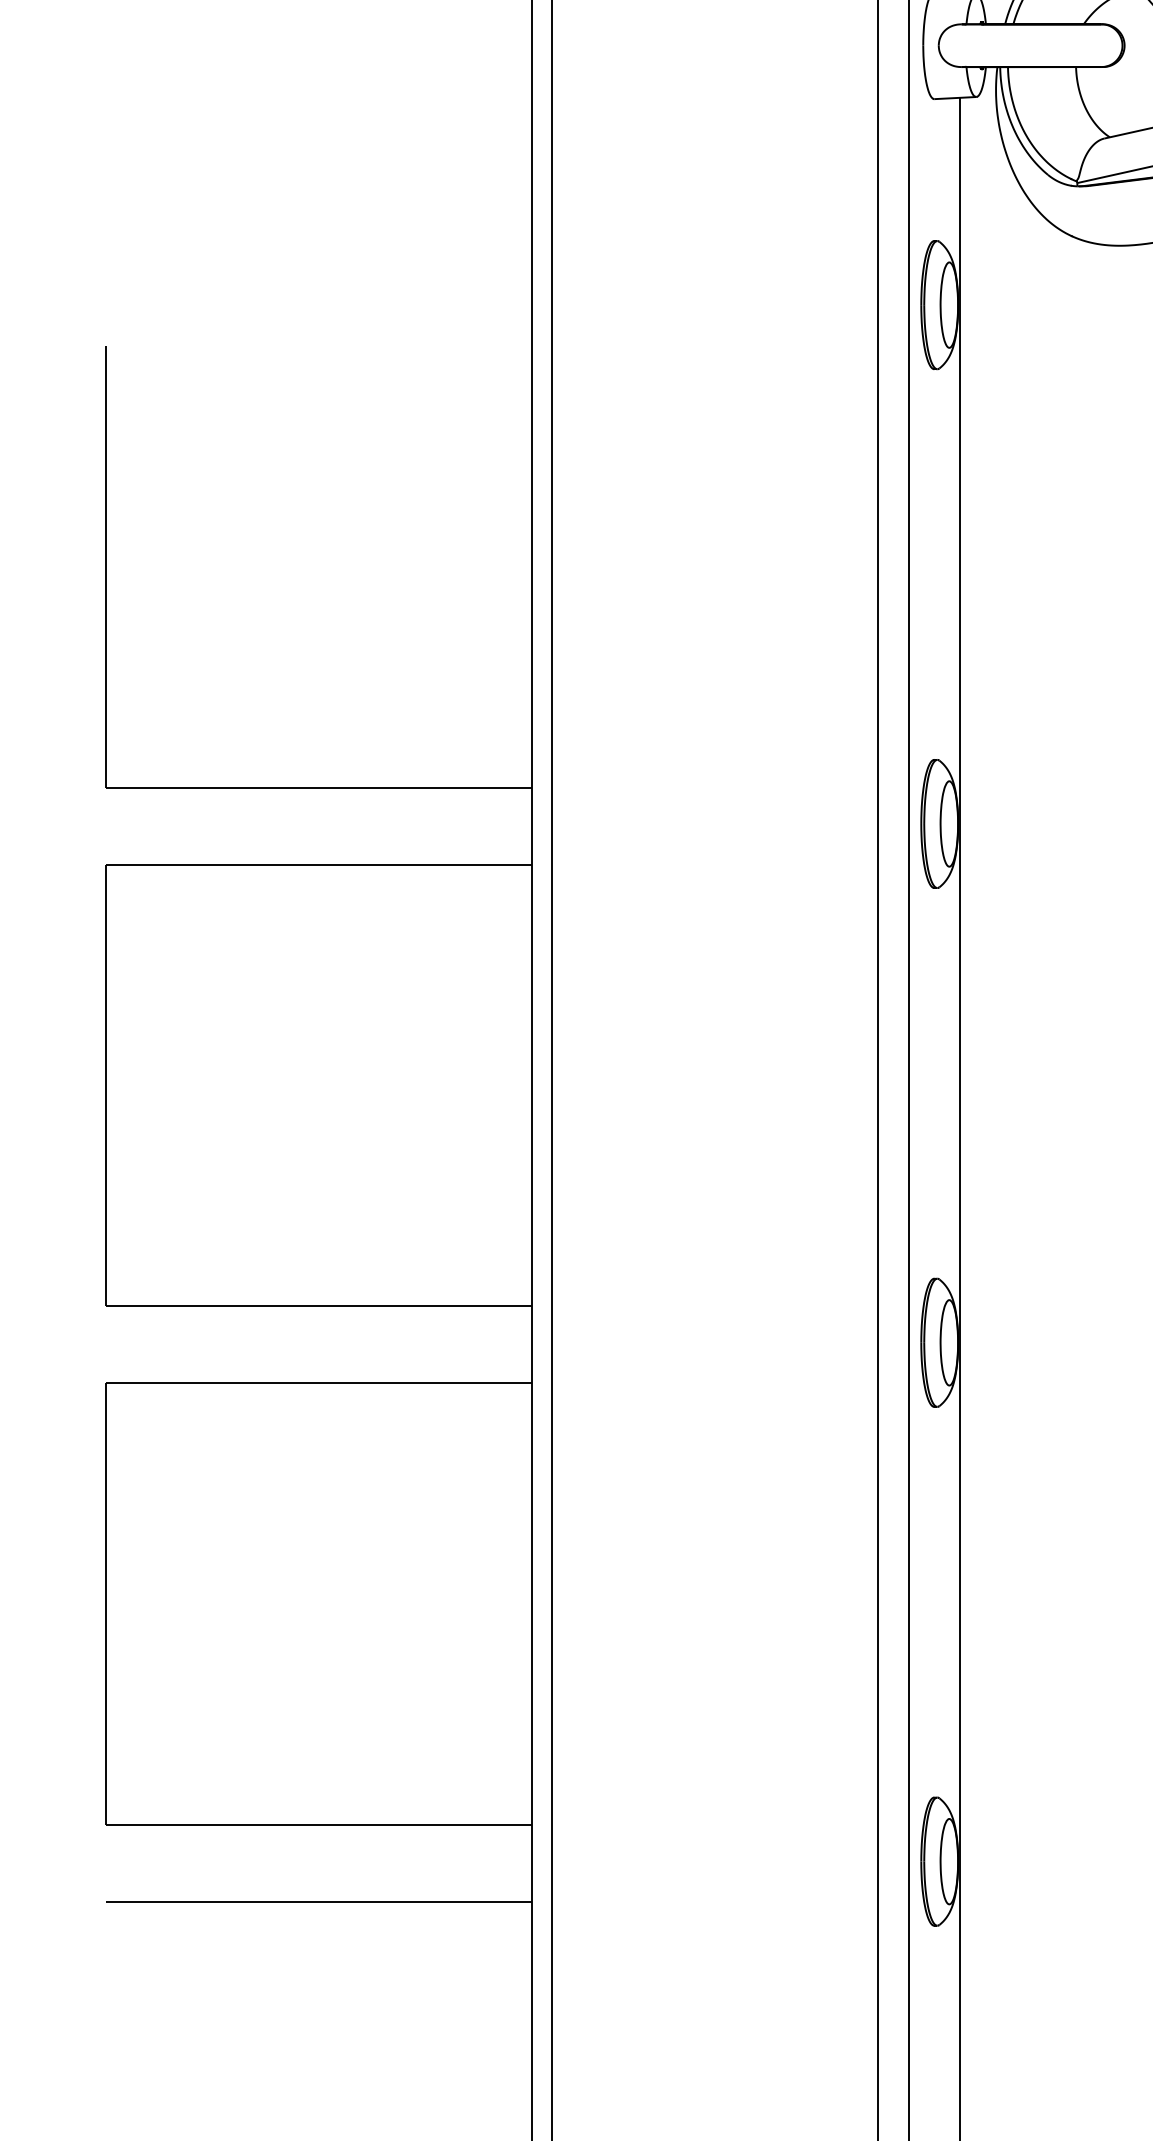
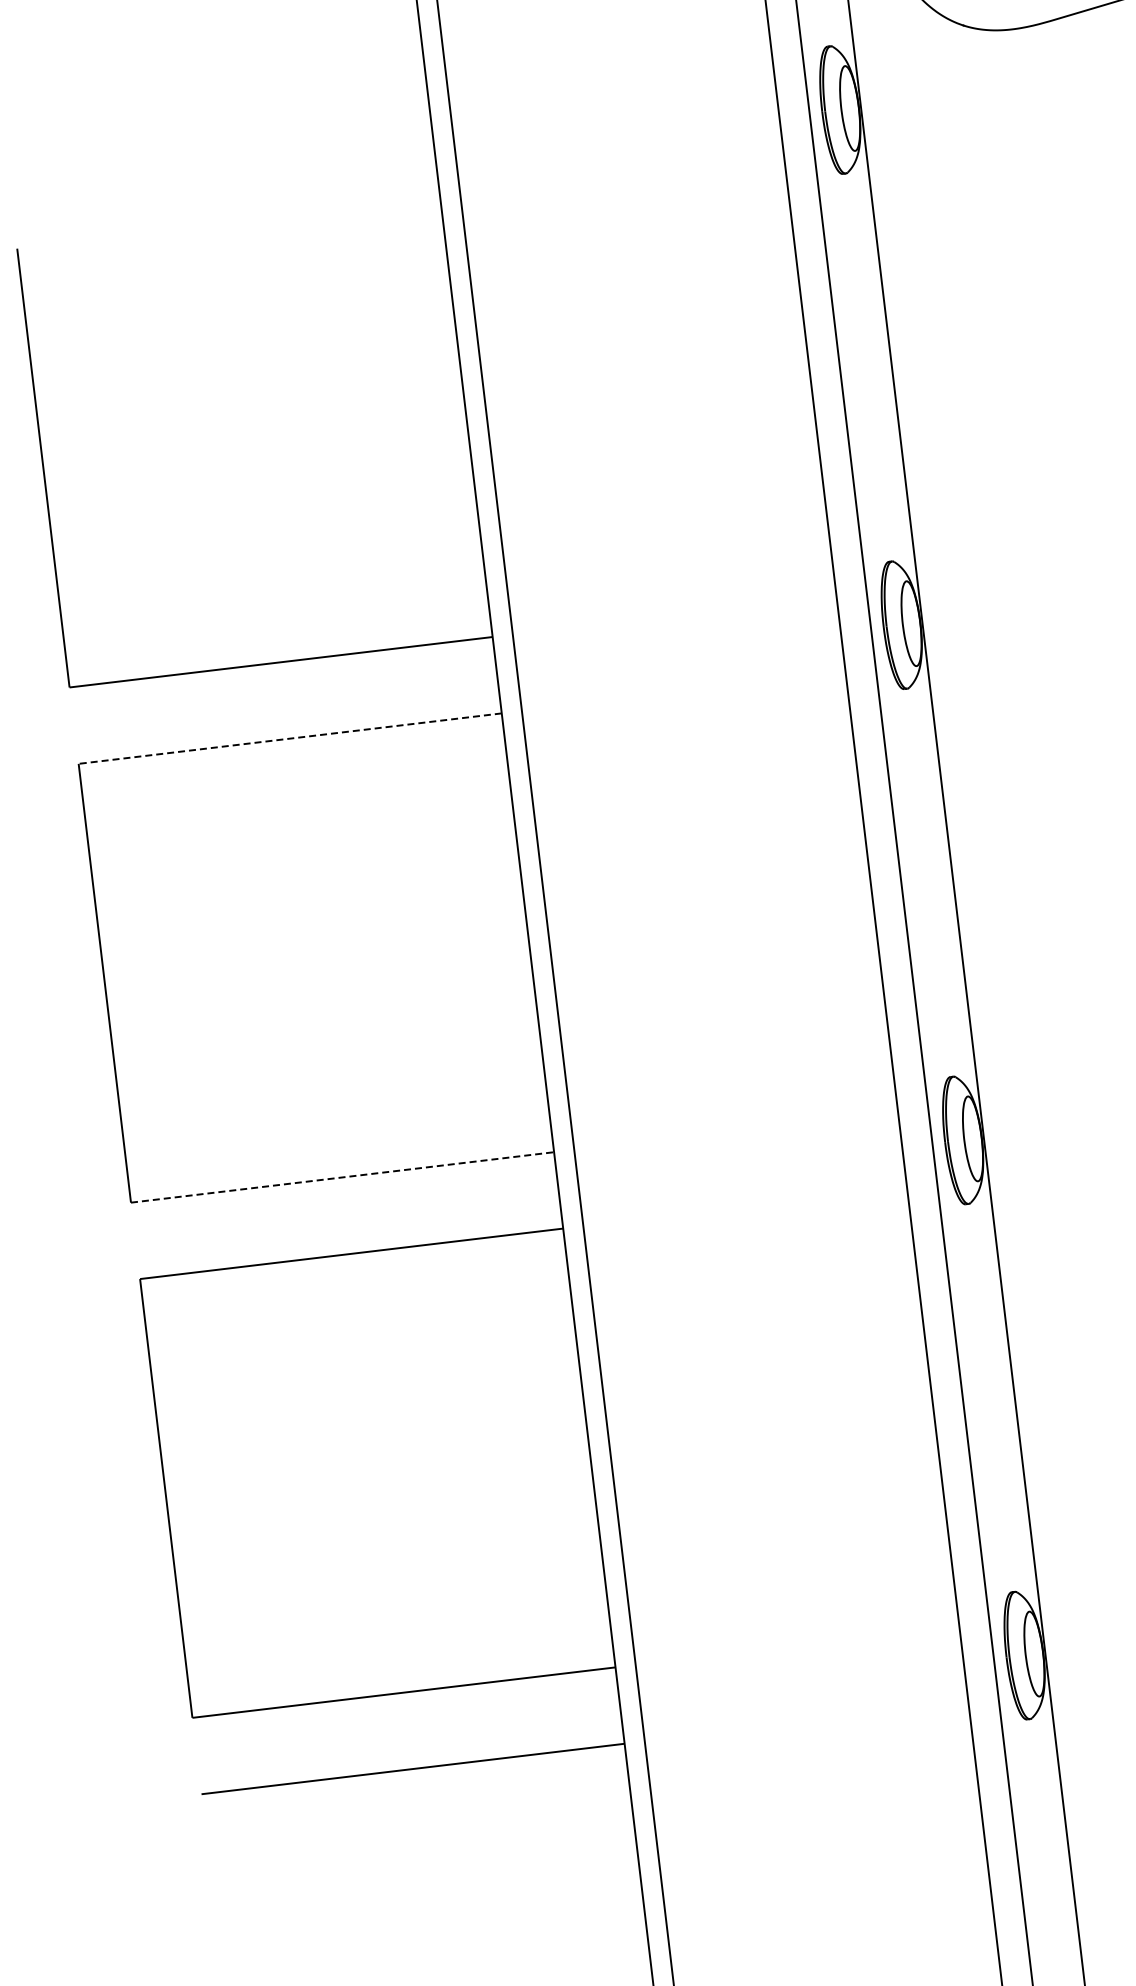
line: (318, 864) -> (289, 738), solid -> dashed
line: (319, 1306) -> (343, 1177), solid -> dashed

